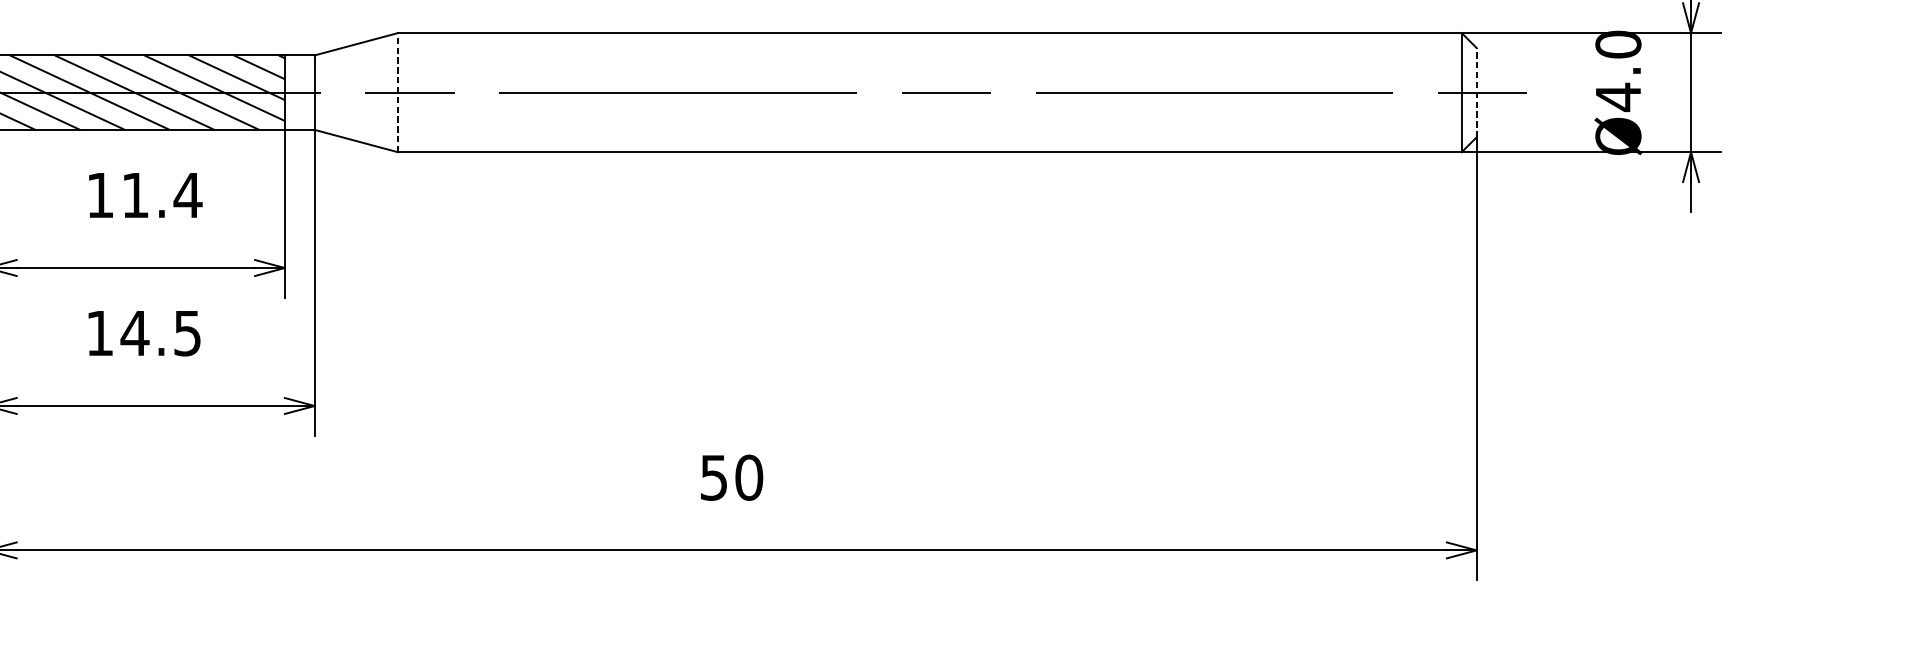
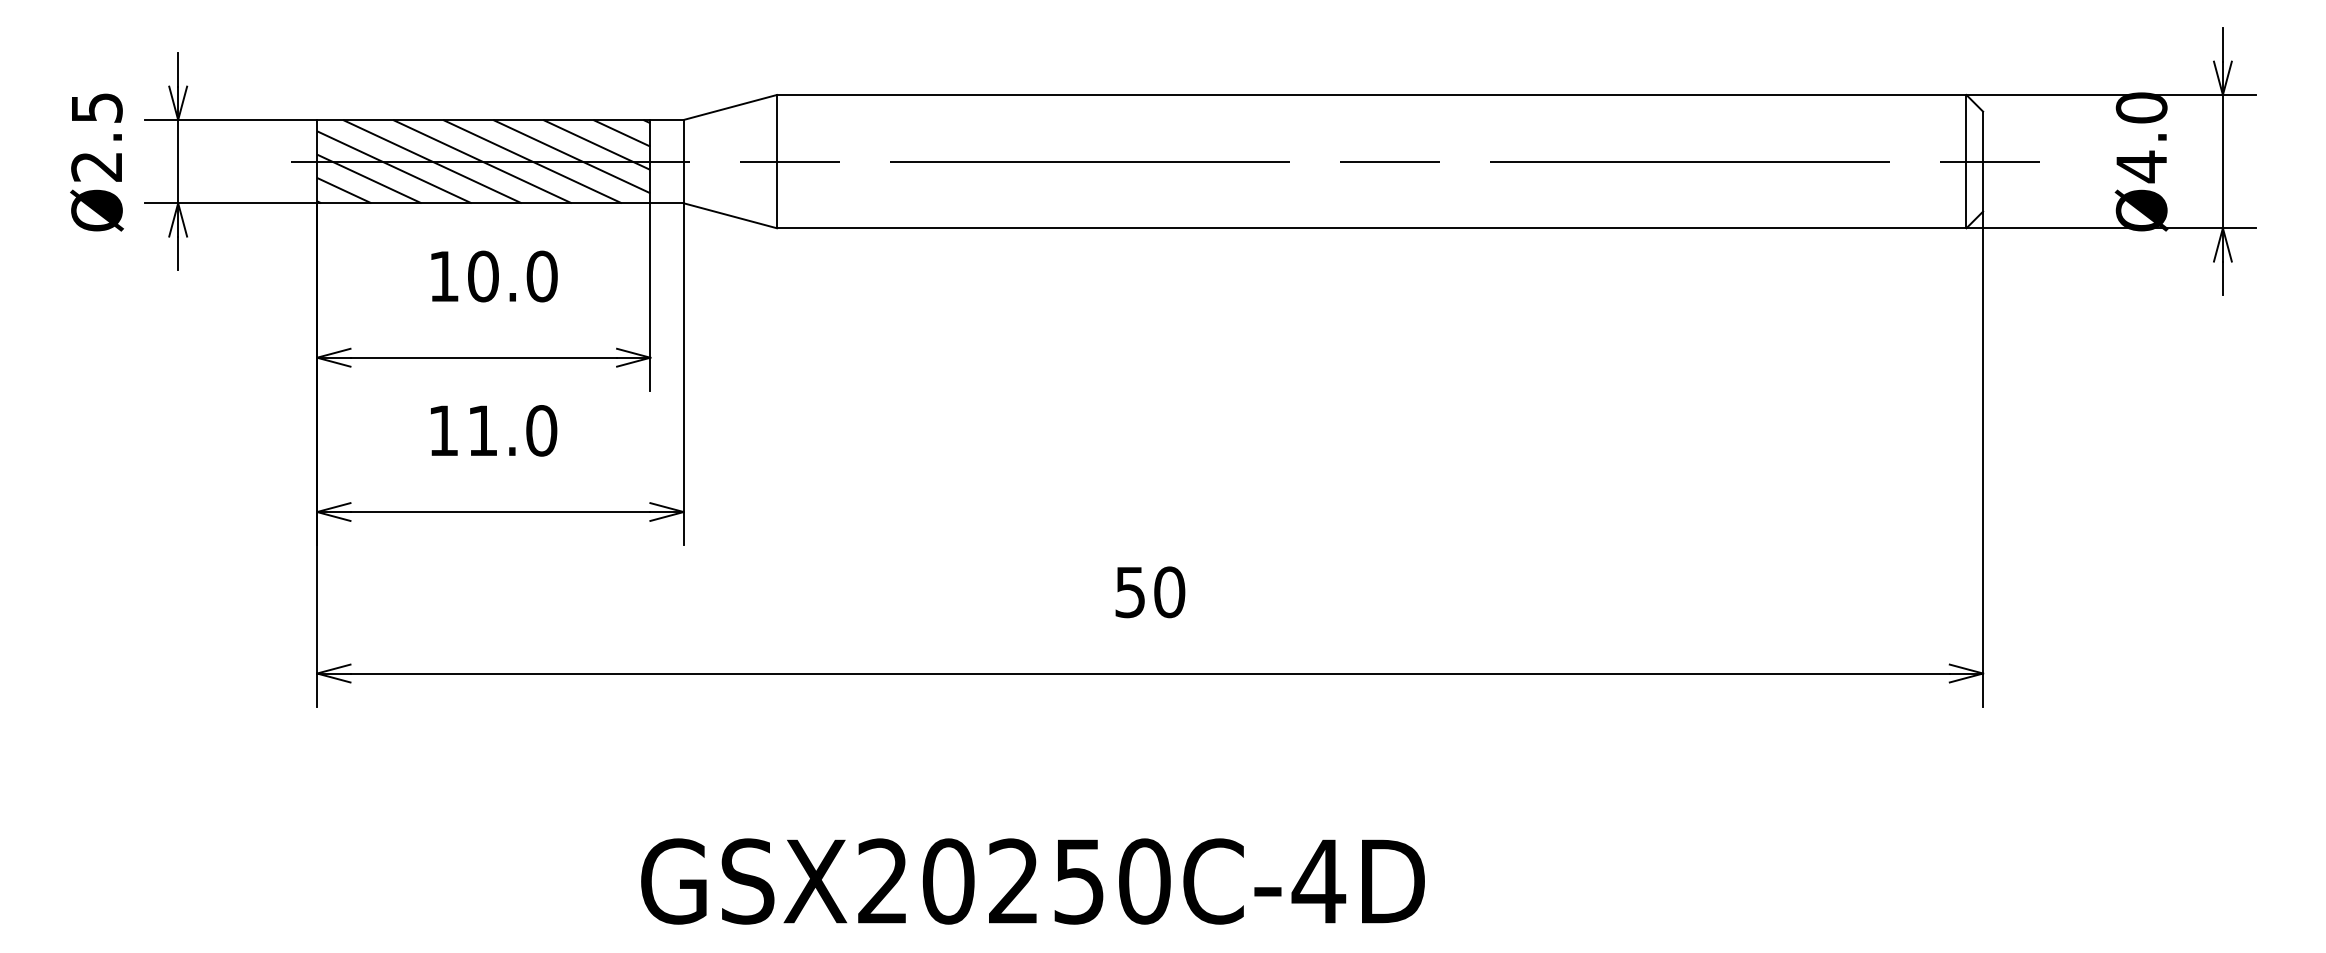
line: (397, 92) -> (776, 161), dashed -> solid
line: (1476, 92) -> (1983, 161), dashed -> solid
text: (162, 195) -> (513, 276), 11.4 -> 10.0
text: (160, 333) -> (511, 430), 14.5 -> 11.0

